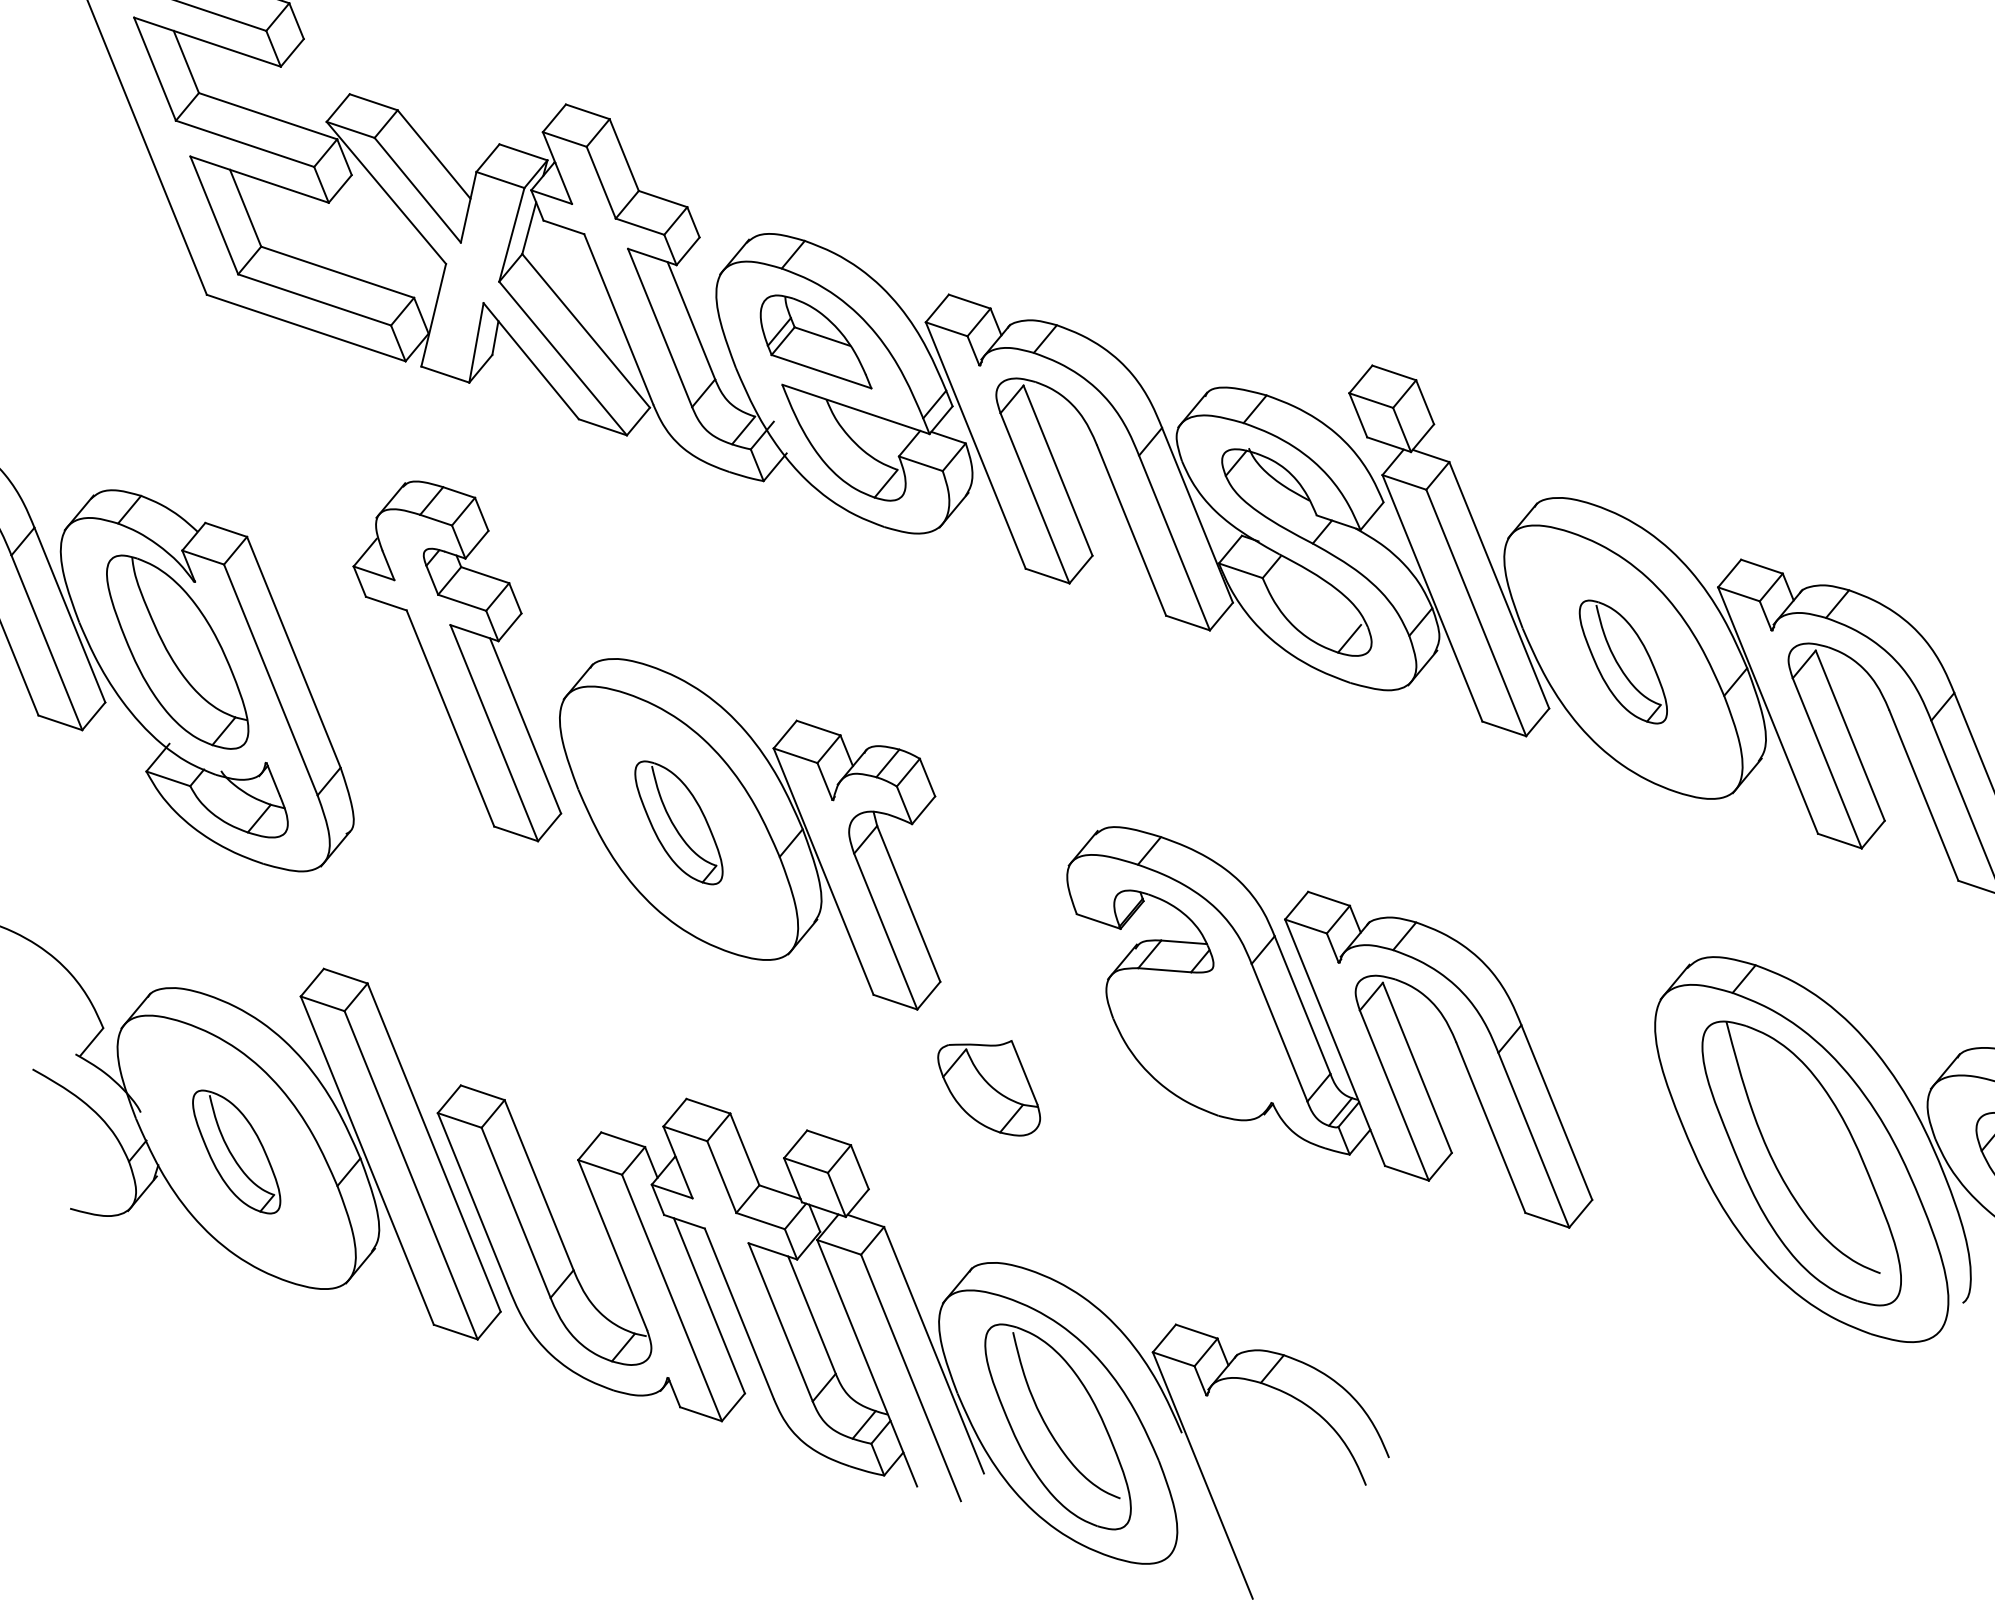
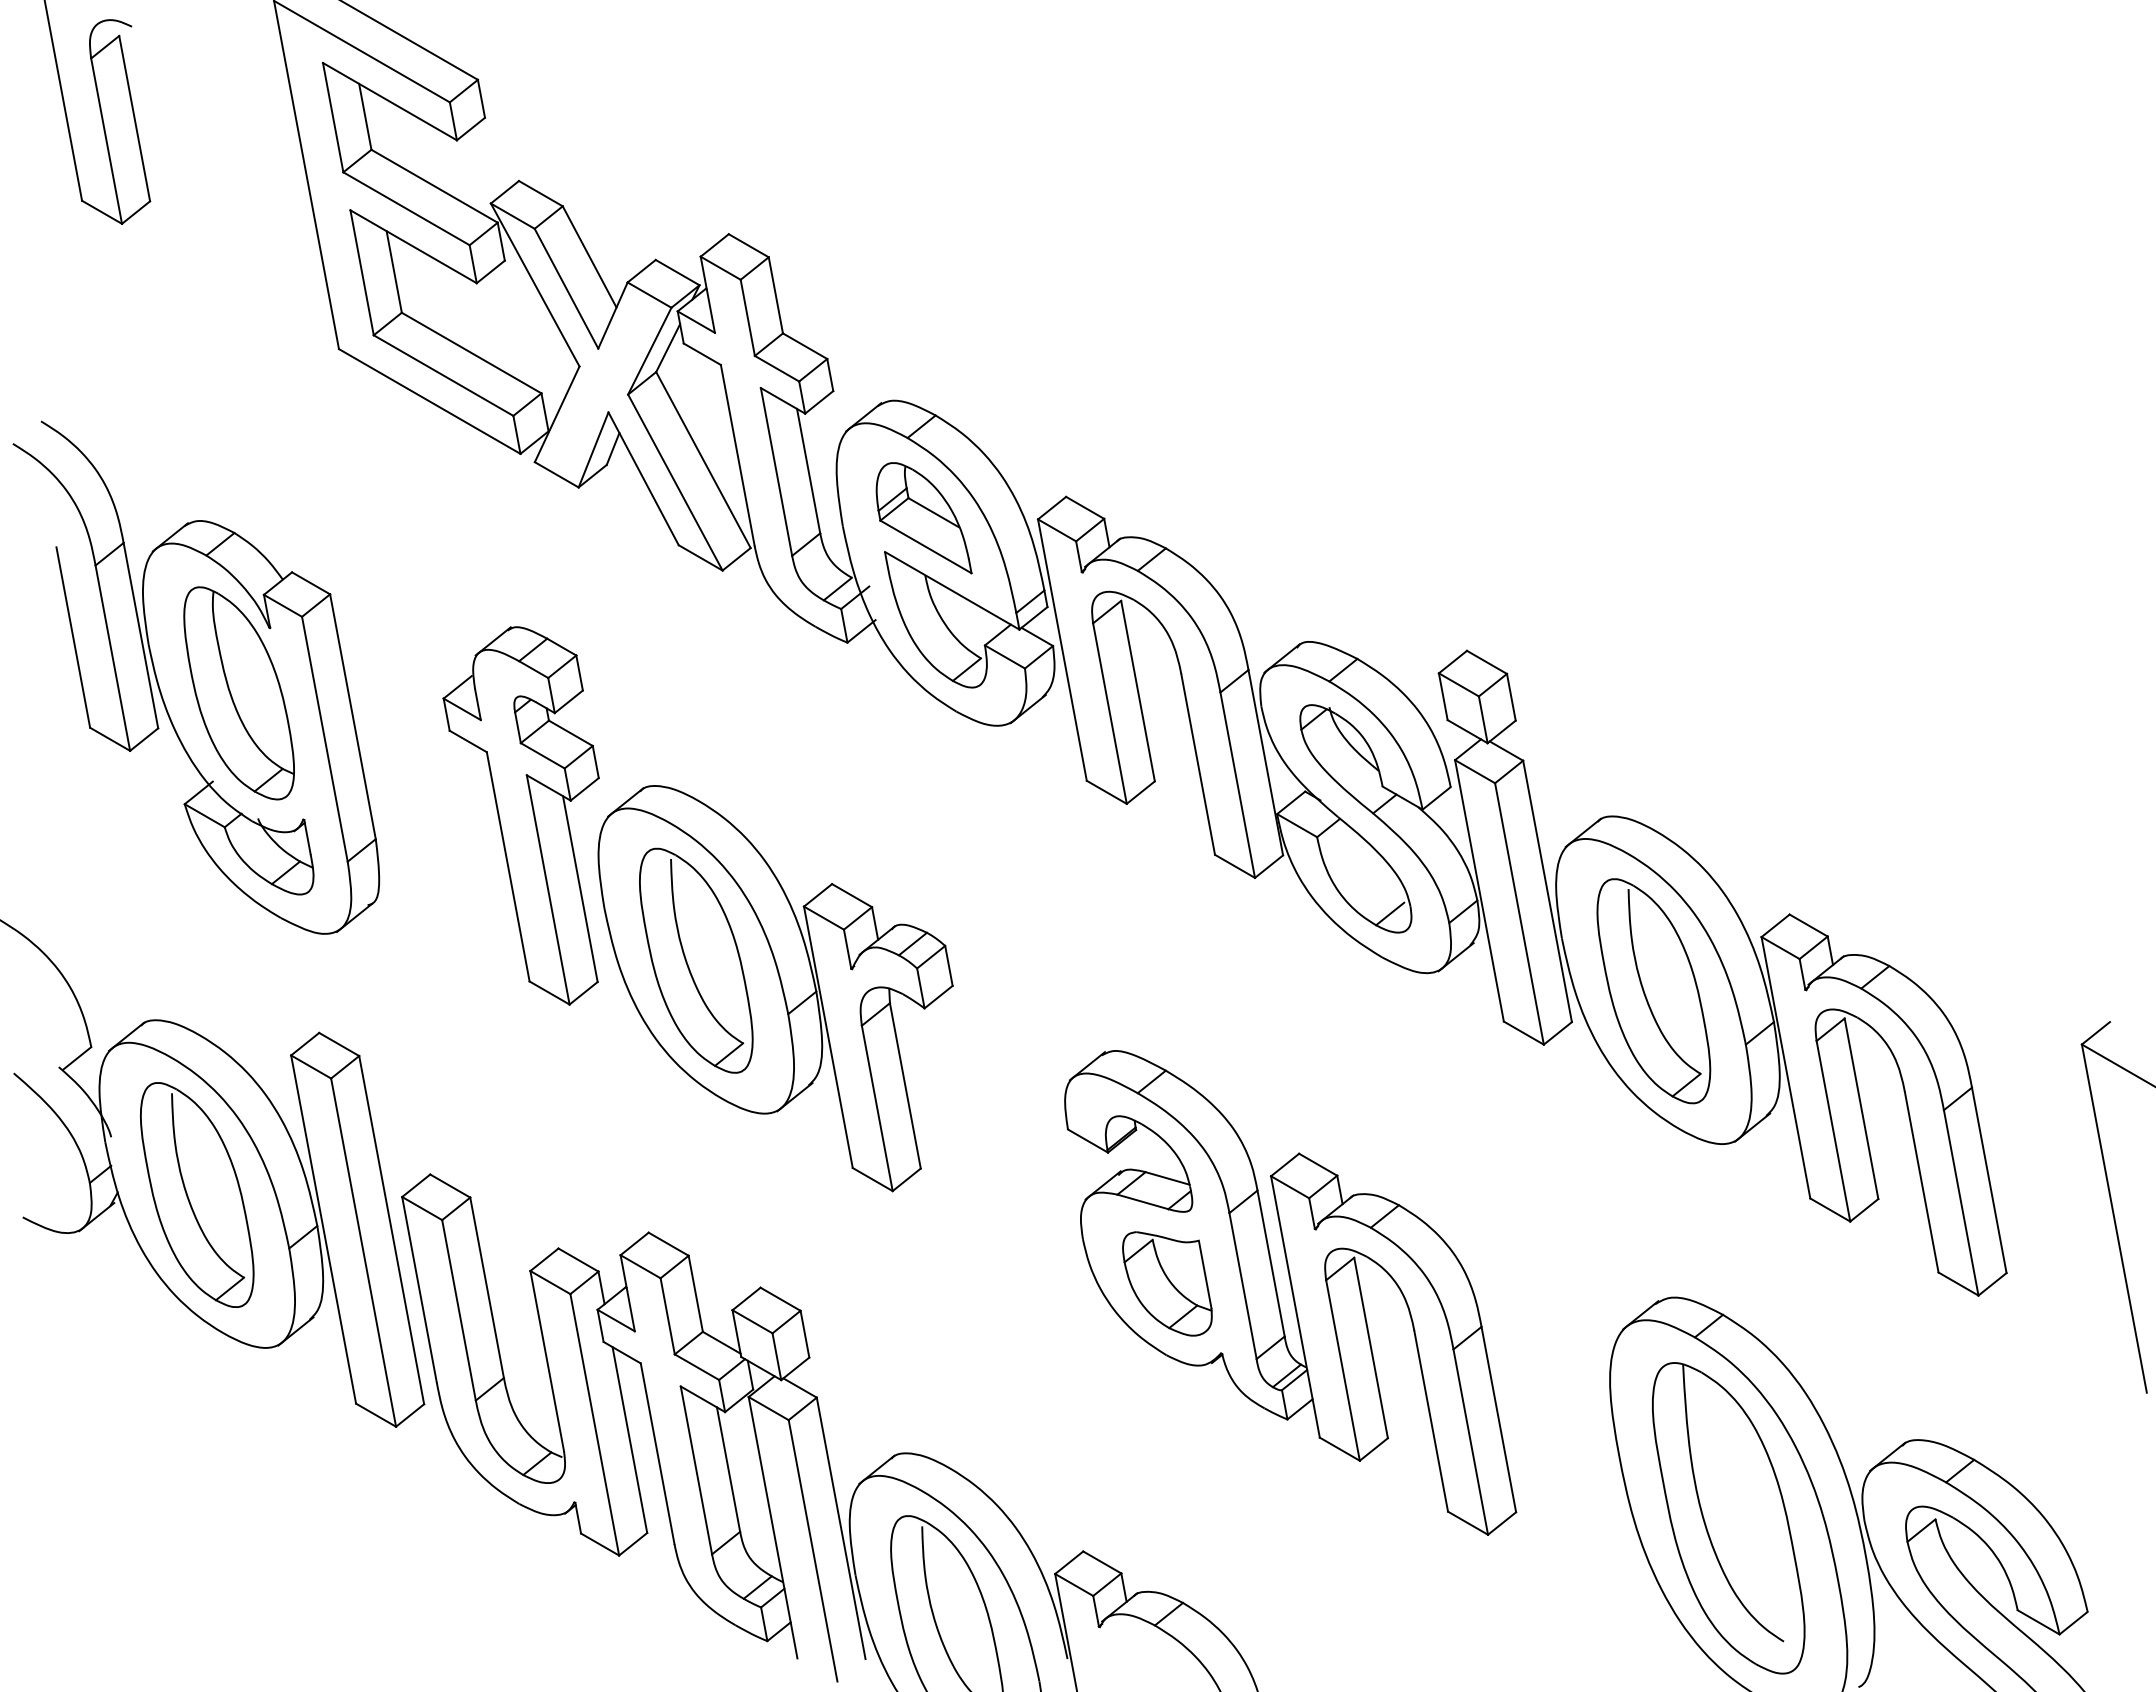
part: (1623, 662) -> (1653, 991), size x1.67
part: (452, 665) -> (520, 815), moved
part: (679, 822) -> (696, 960), size x1.67
part: (989, 1089) -> (1167, 1283), moved
part: (236, 1151) -> (197, 1194), size x1.67

